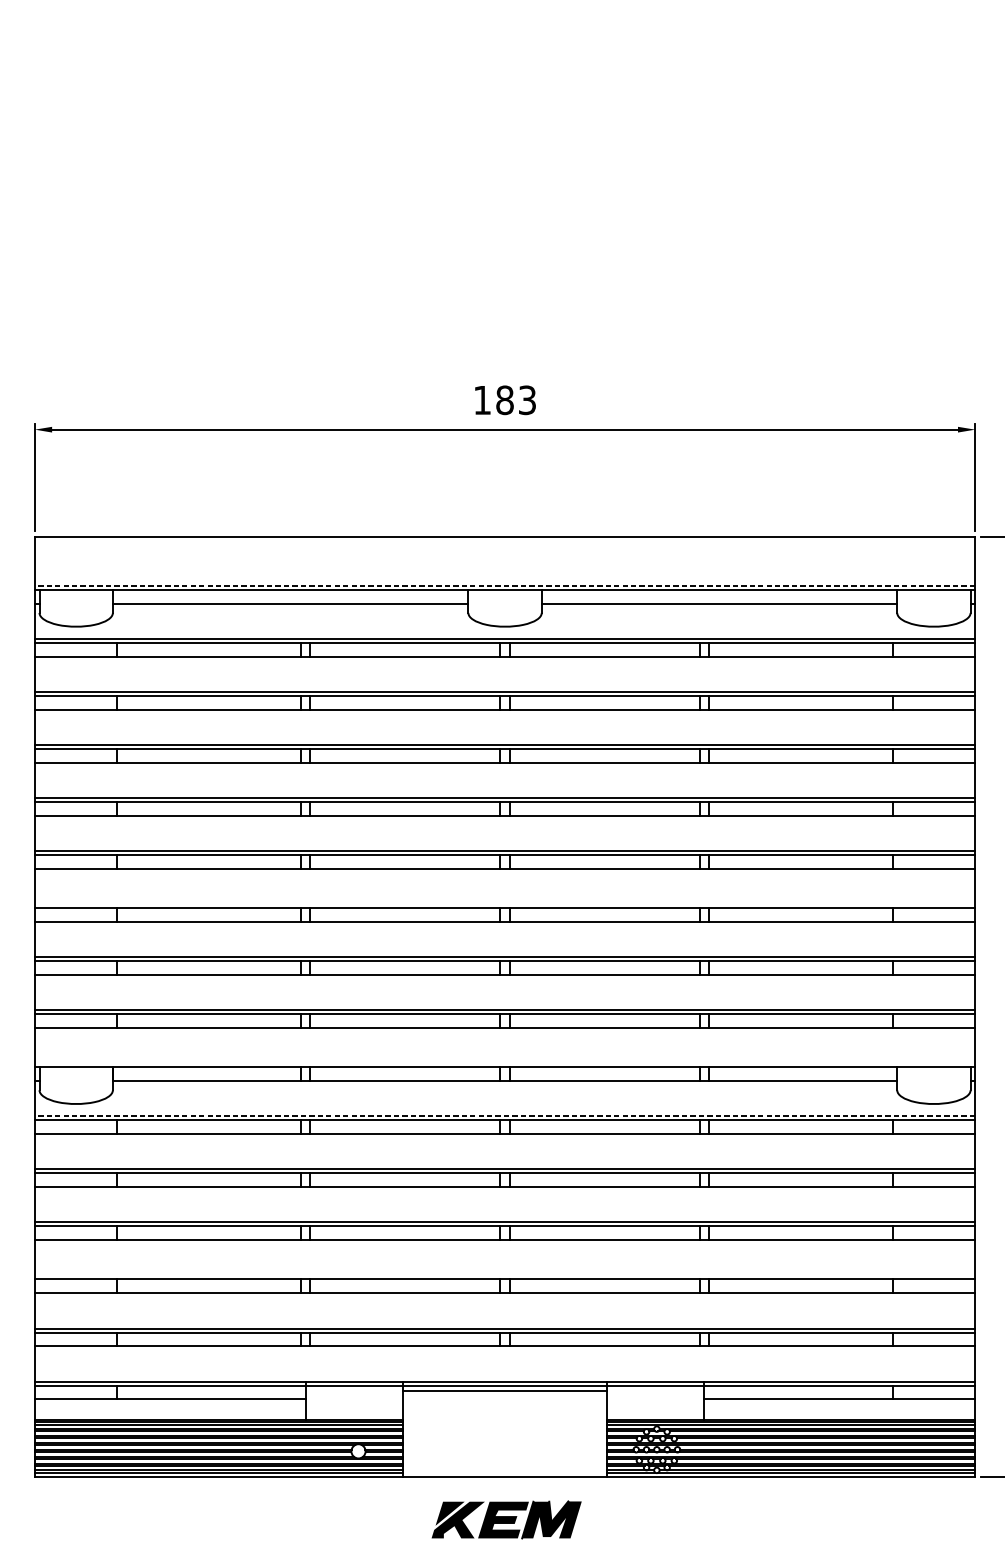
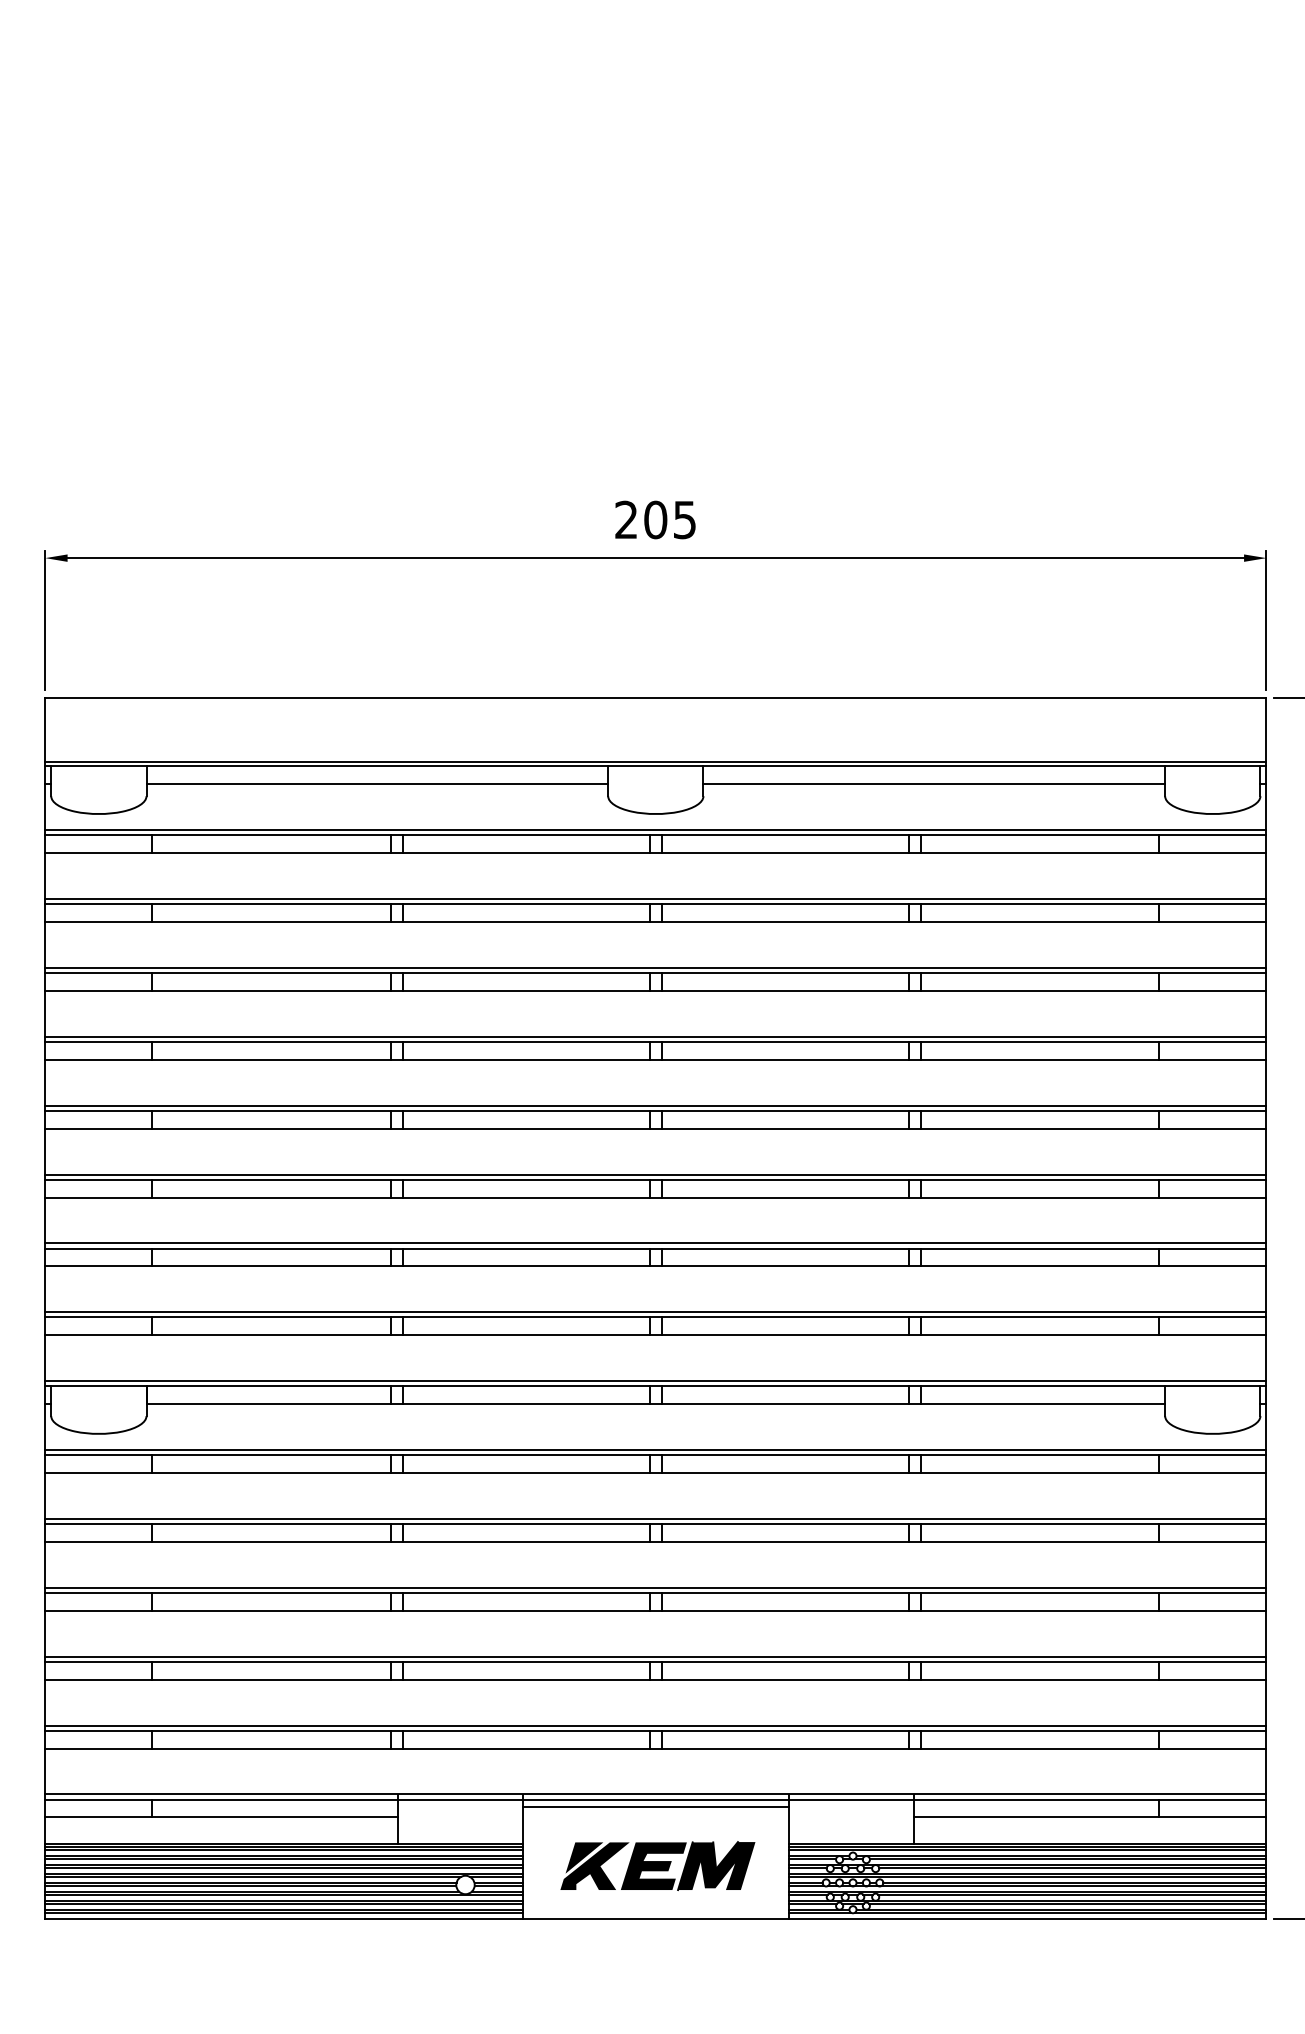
text: (504, 399) -> (655, 519), 183 -> 205
line: (504, 586) -> (655, 761), dashed -> solid
line: (504, 904) -> (655, 1174), added
line: (504, 1063) -> (655, 1381), added
line: (504, 1116) -> (655, 1450), dashed -> solid
line: (504, 1275) -> (655, 1656), added
part: (506, 1519) -> (657, 1865), moved

